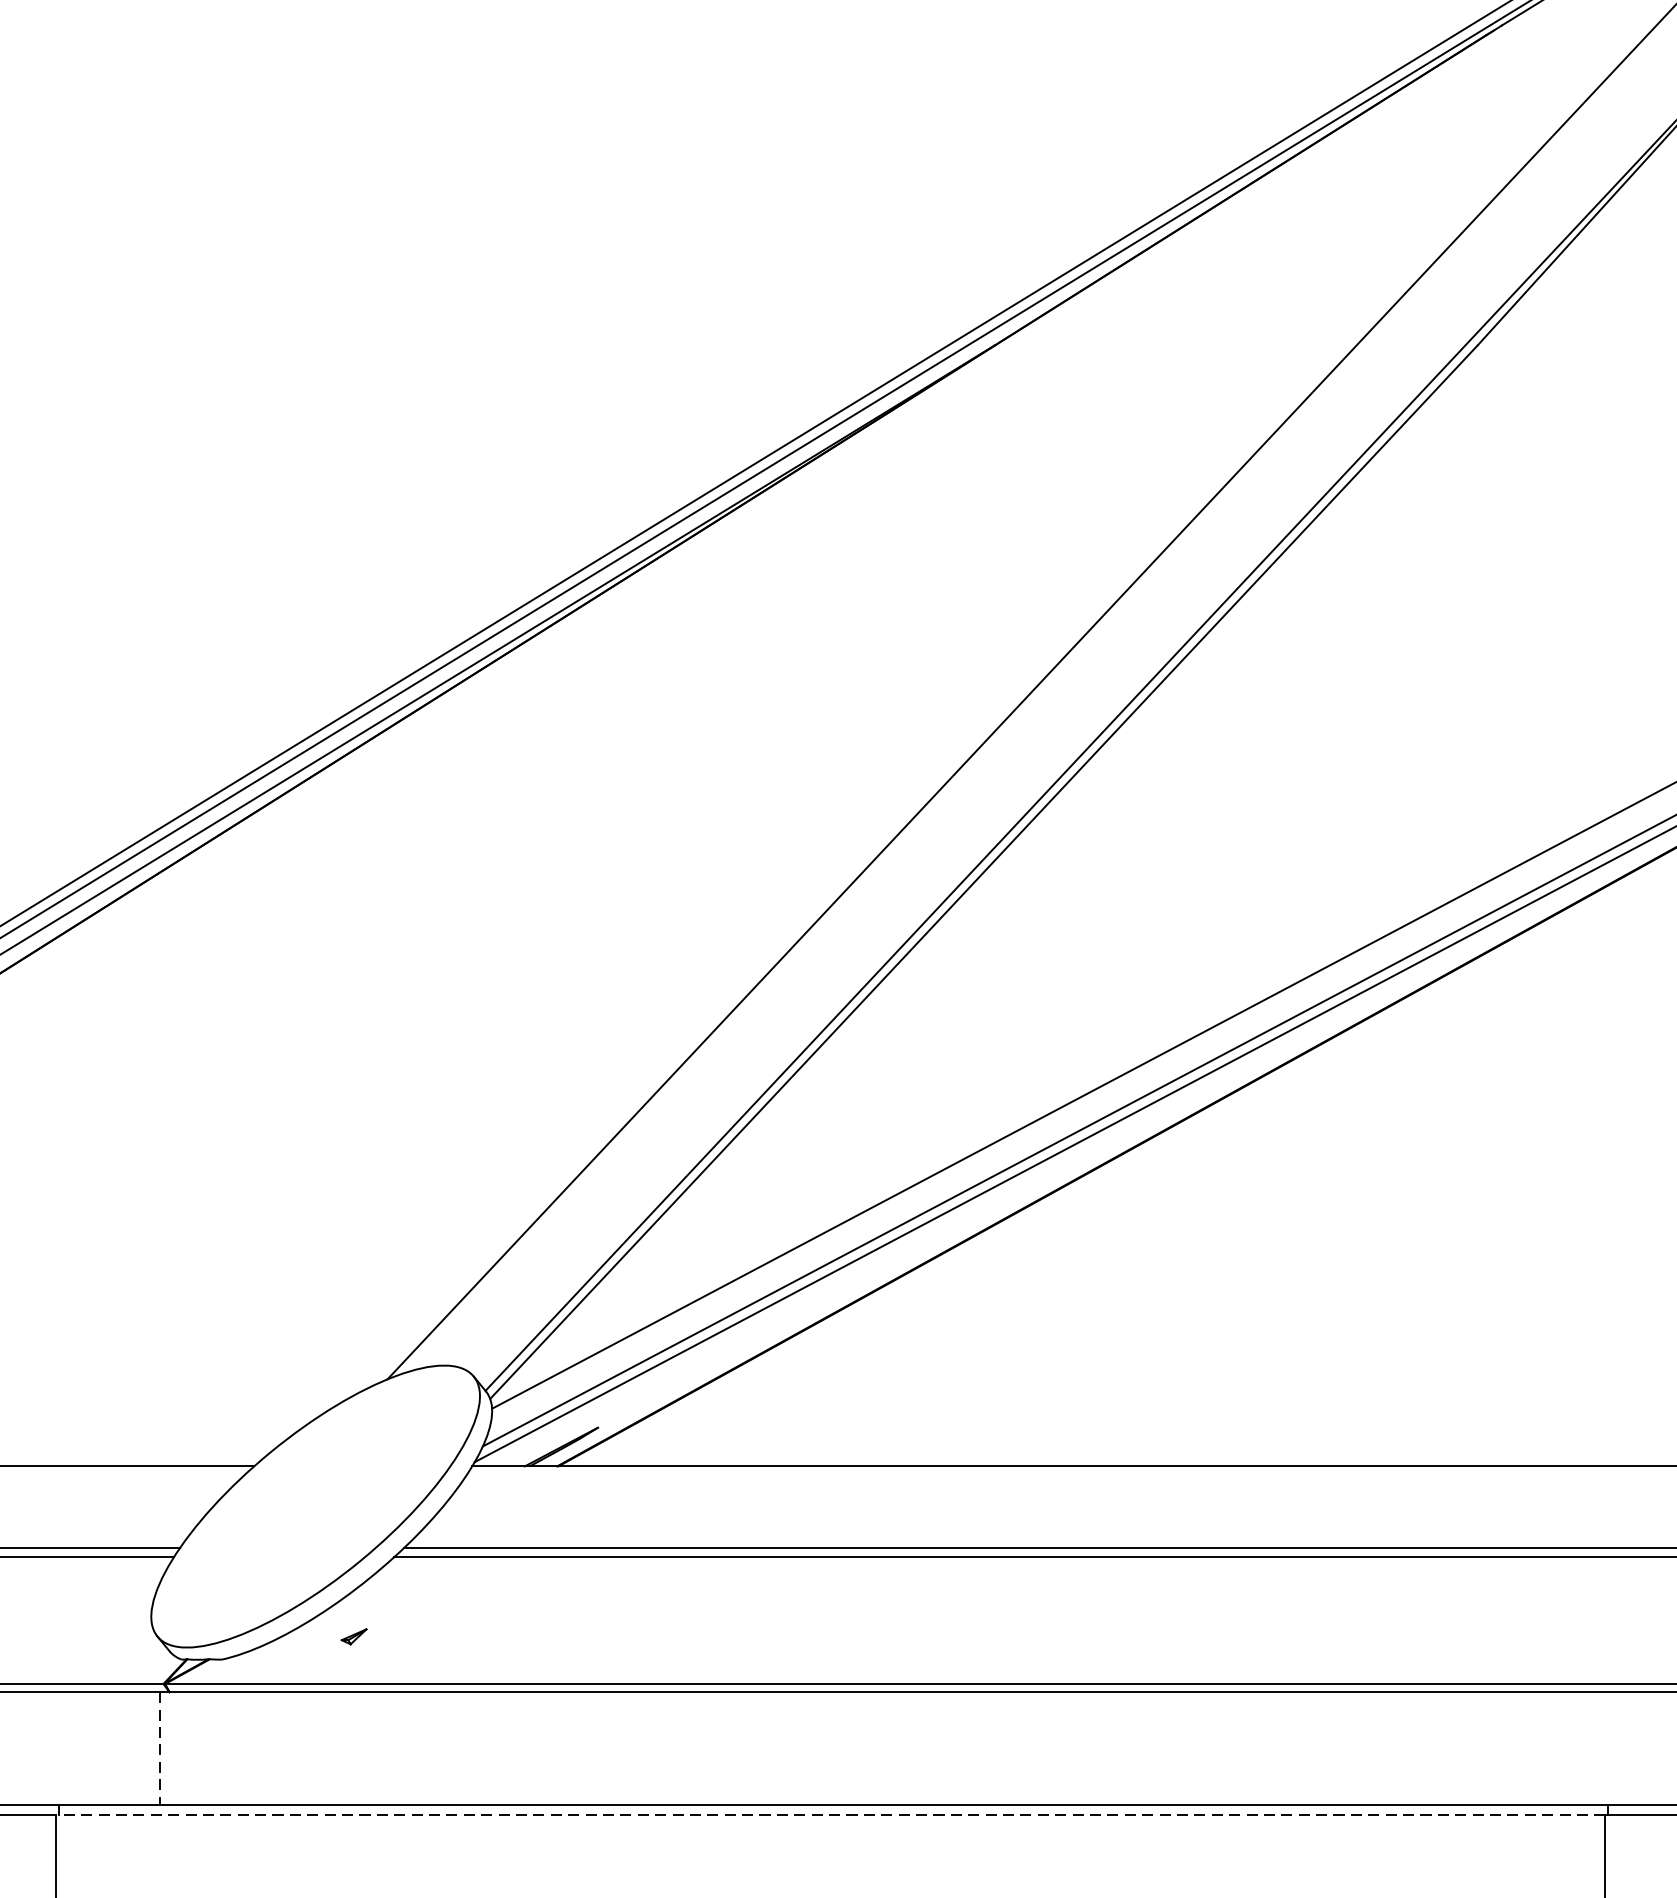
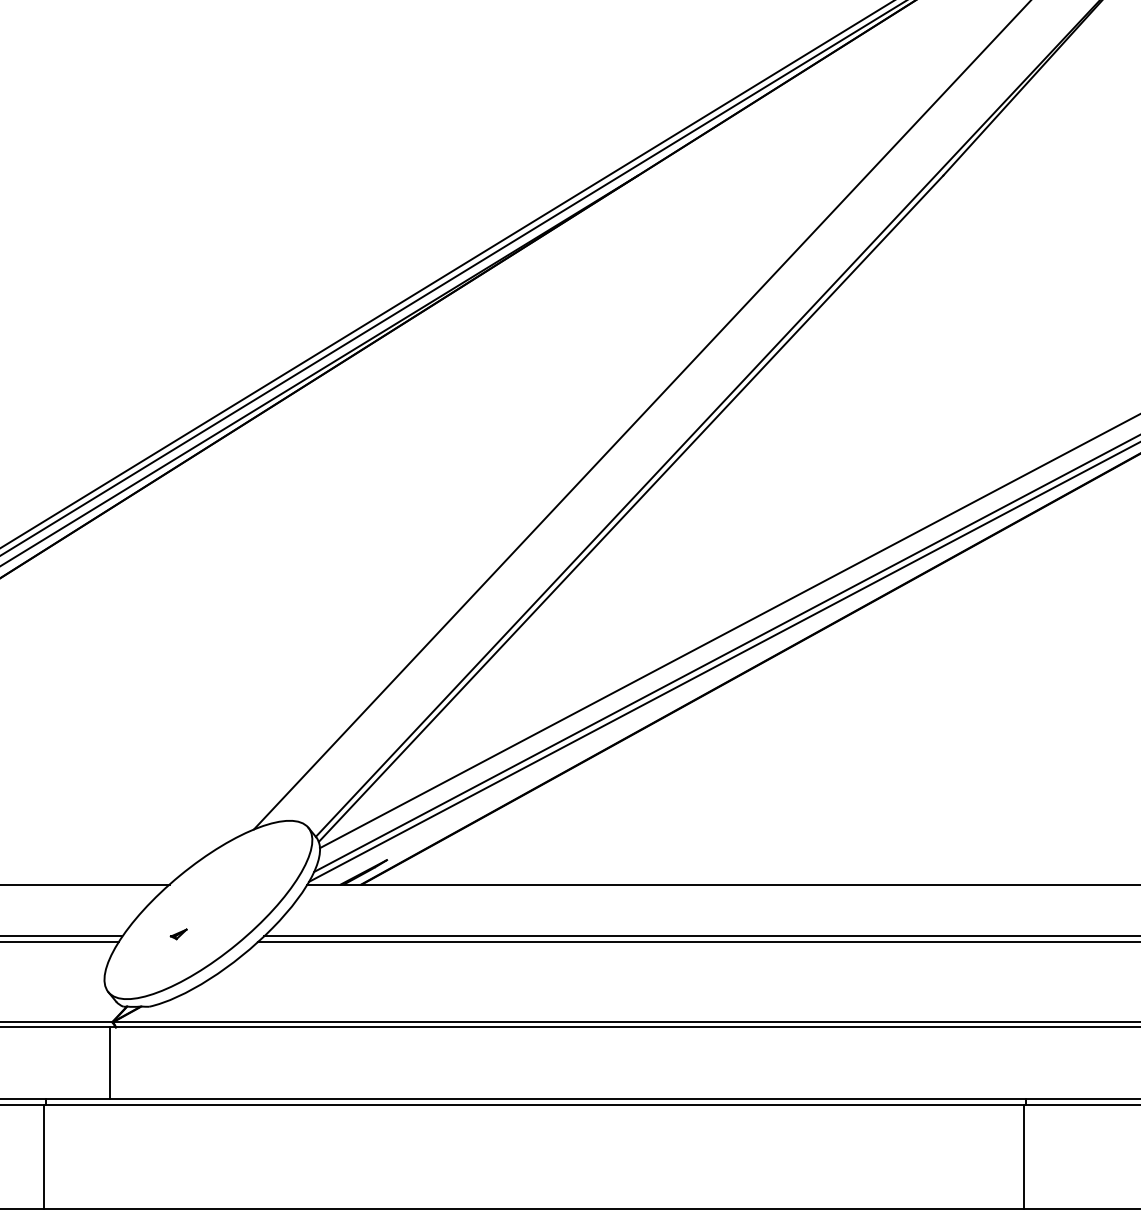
part: (353, 1637) -> (178, 934), moved
line: (160, 1747) -> (110, 1062), dashed -> solid
line: (829, 1815) -> (533, 1105), dashed -> solid

